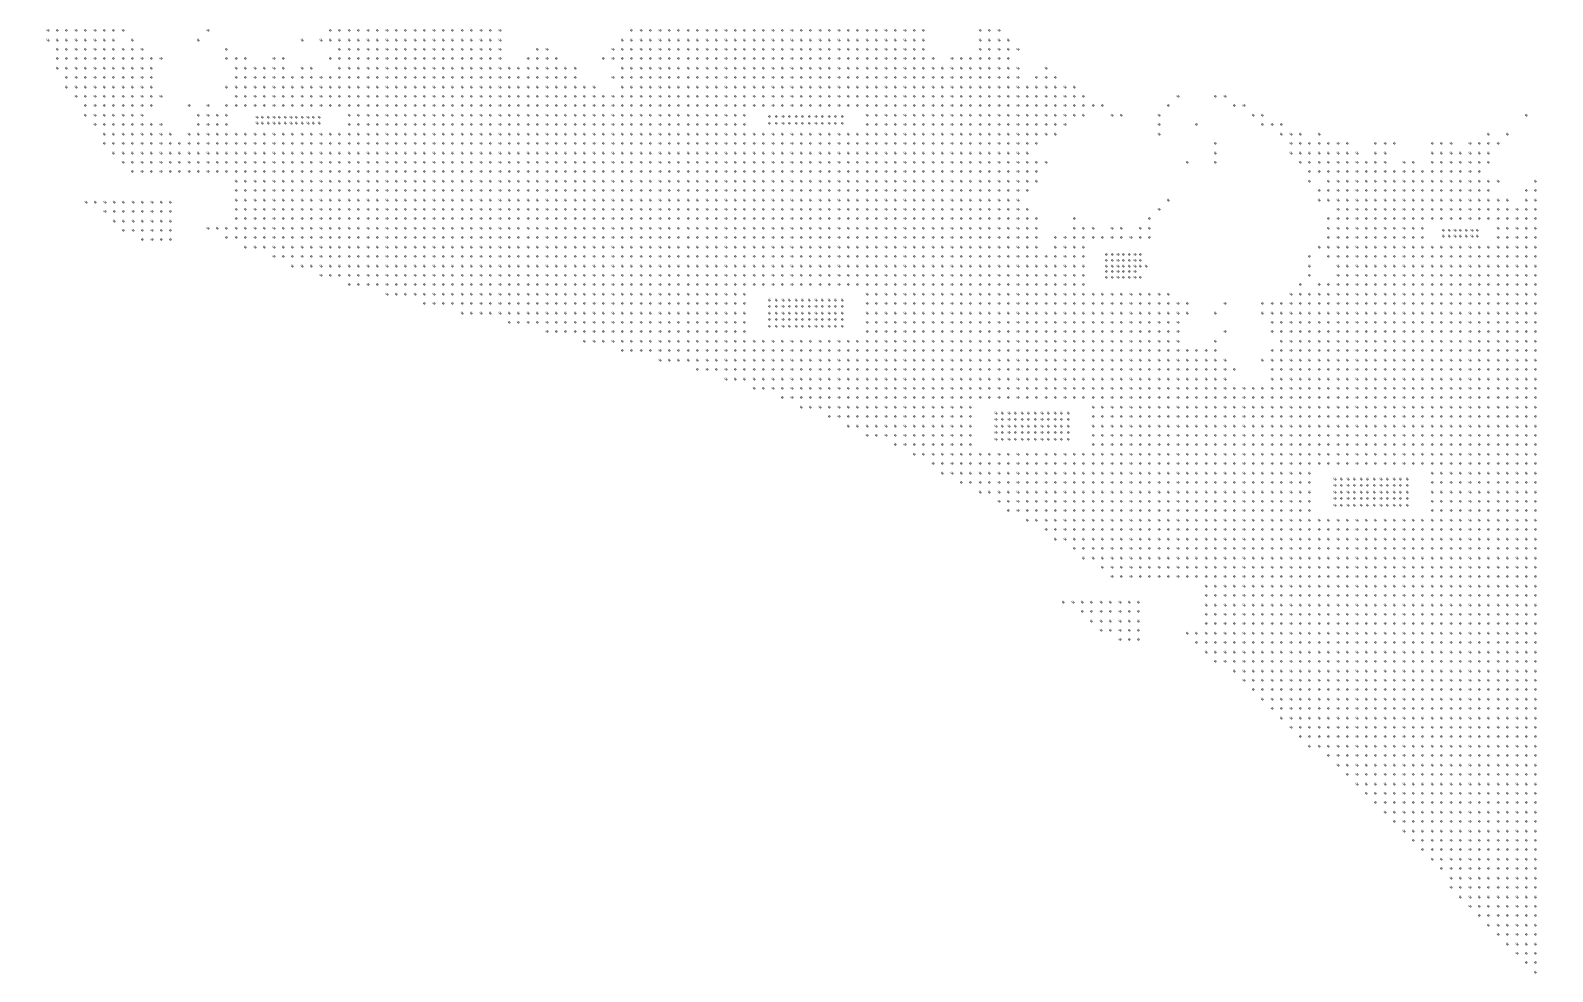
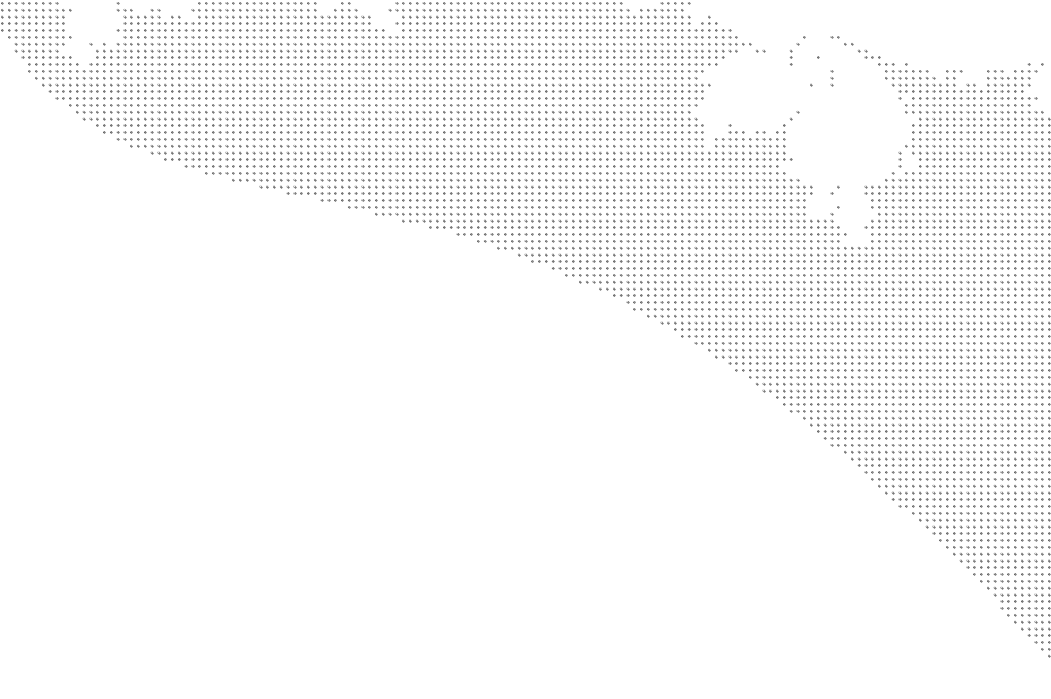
part: (287, 119) -> (161, 54), size x1.67
part: (805, 119) -> (535, 54), size x1.43
part: (127, 220) -> (86, 111), moved
part: (1460, 232) -> (1008, 135), size x1.67
part: (1126, 265) -> (767, 159), size x1.67
part: (805, 312) -> (535, 193), size x1.43
part: (1031, 425) -> (698, 274), size x1.43
part: (1370, 491) -> (943, 322), size x1.43
part: (1100, 620) -> (790, 404), moved

